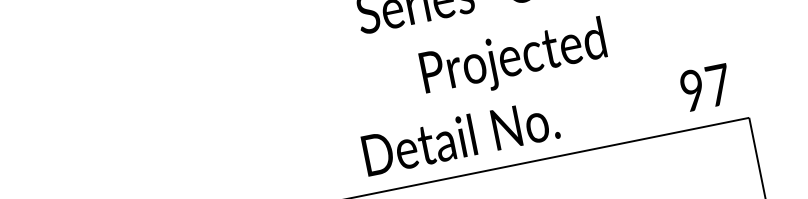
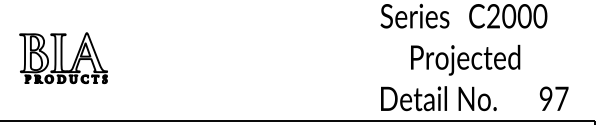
text: (704, 87) -> (553, 98), moved
text: (460, 136) -> (438, 98), moved

